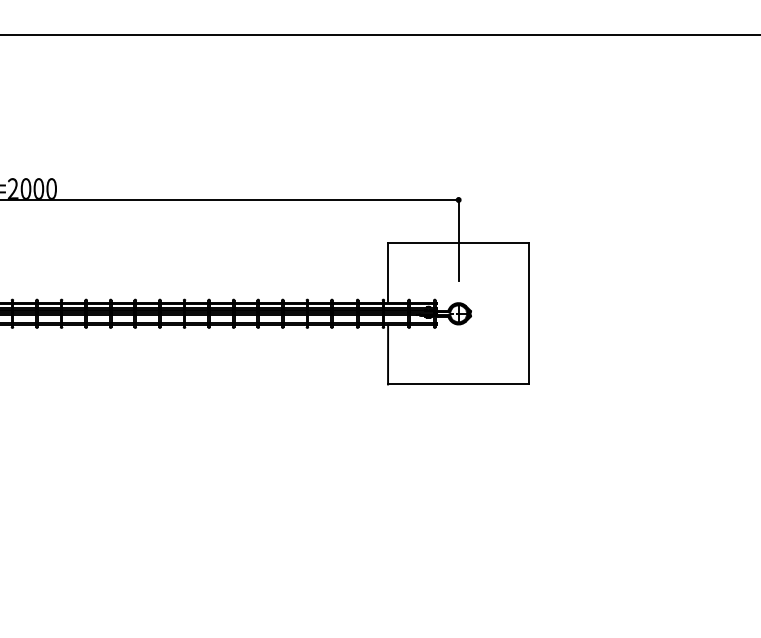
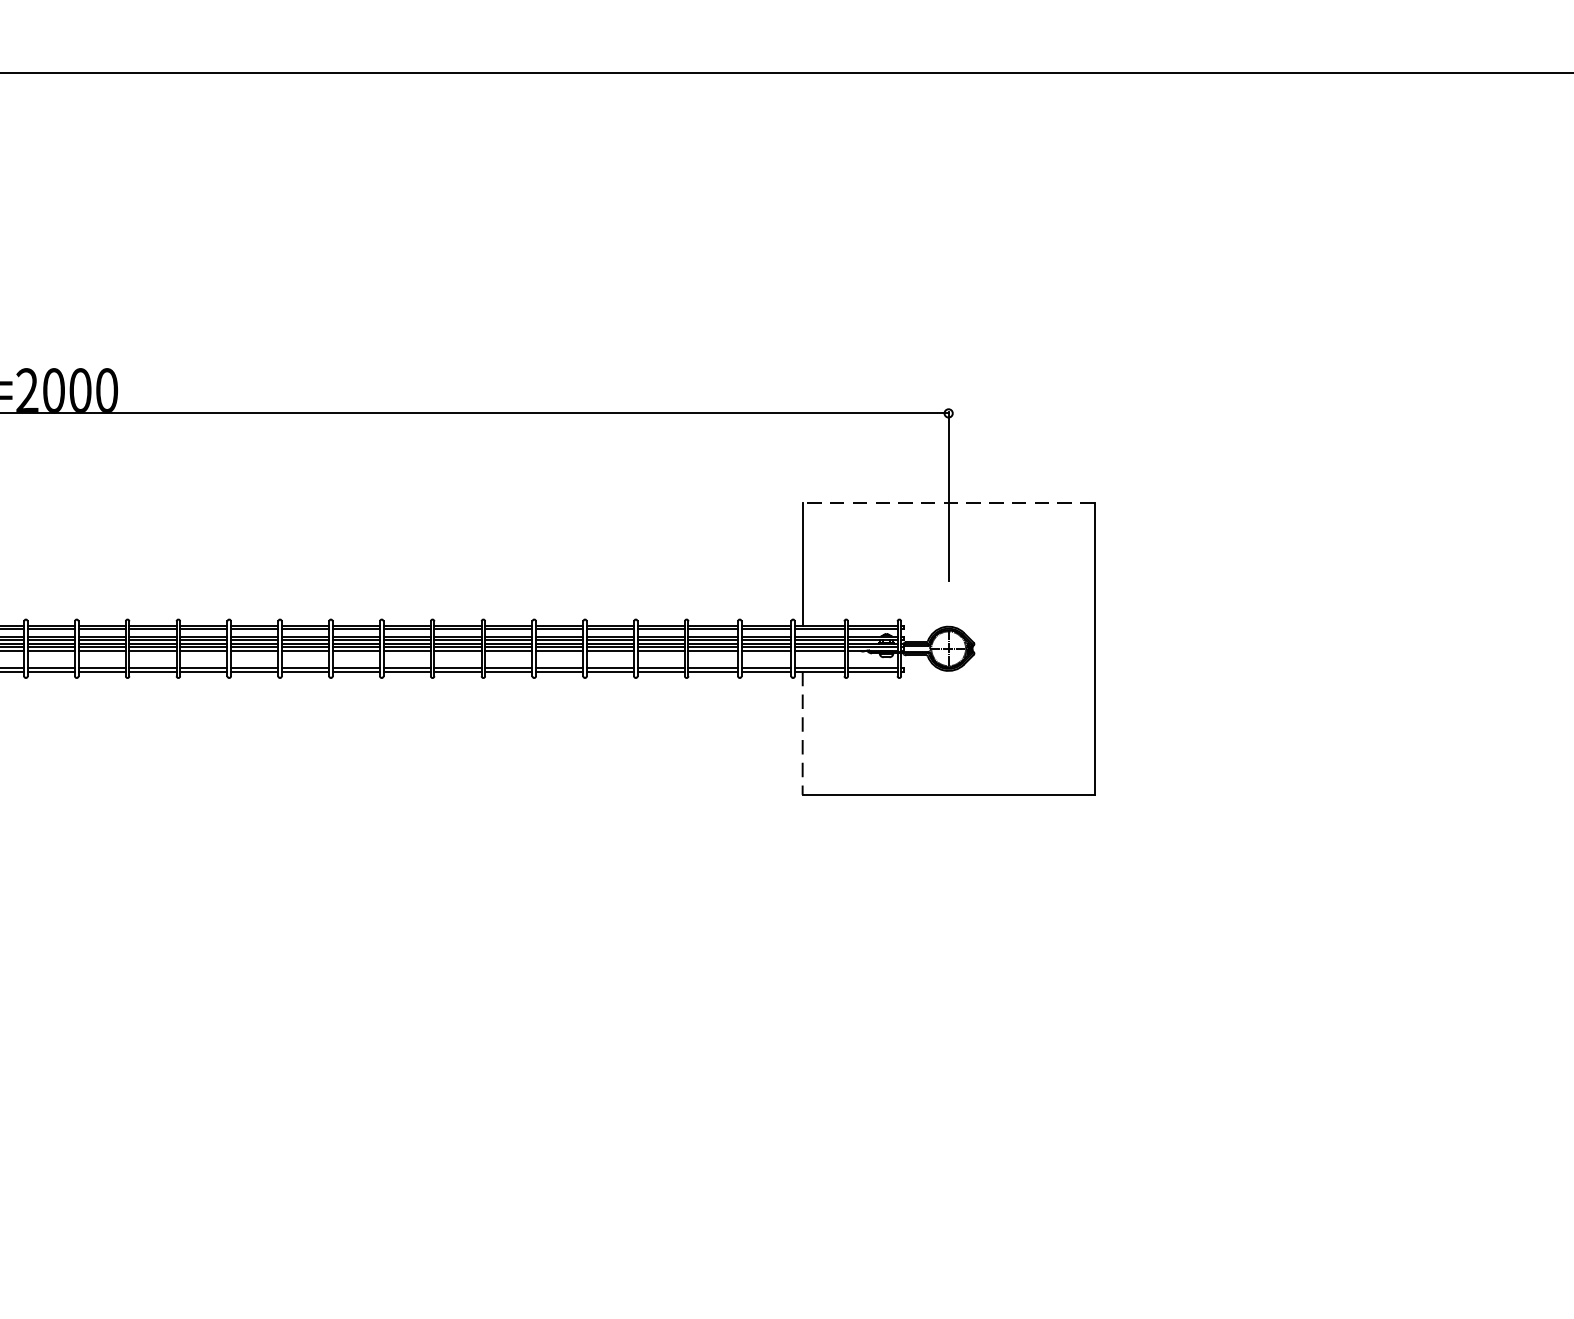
line: (458, 243) -> (948, 503), solid -> dashed
line: (388, 354) -> (803, 732), solid -> dashed

